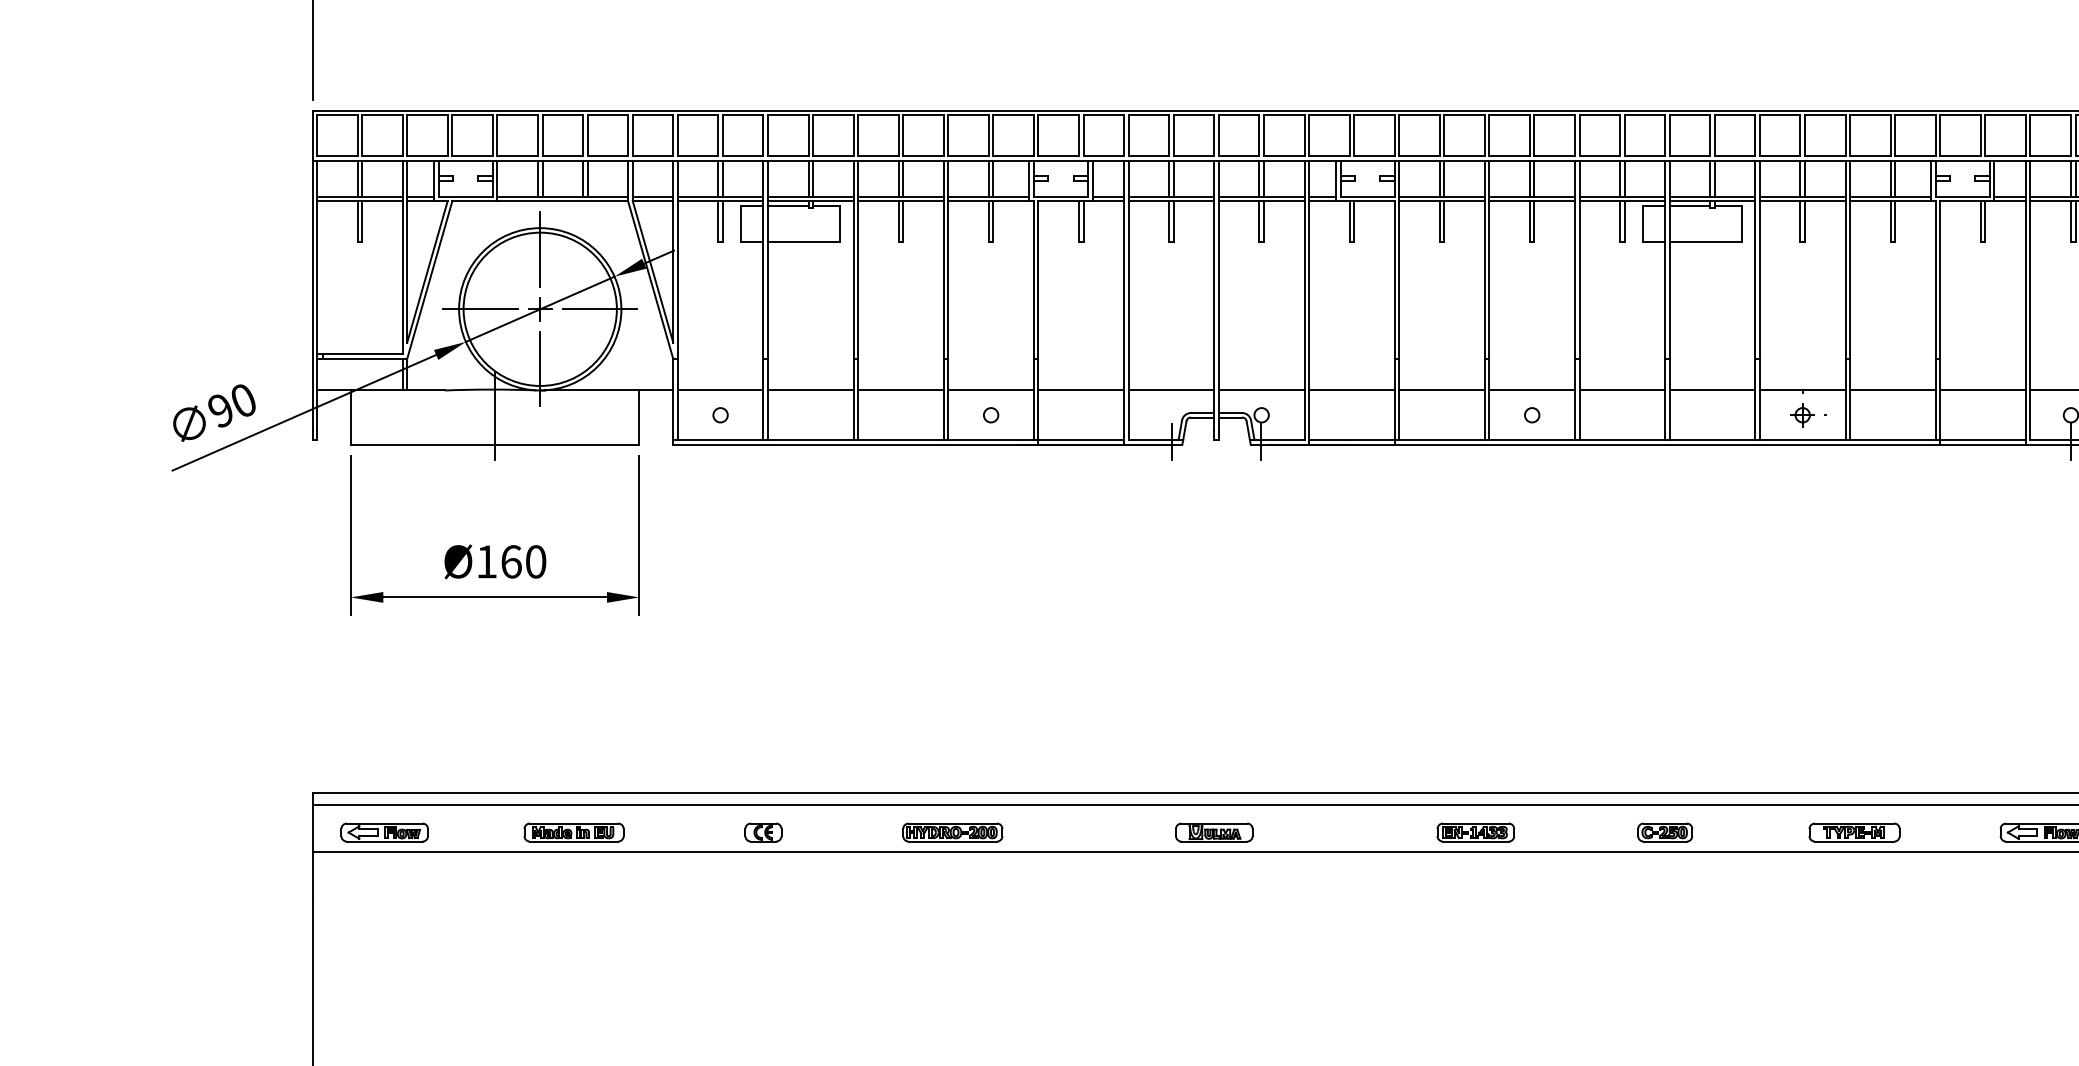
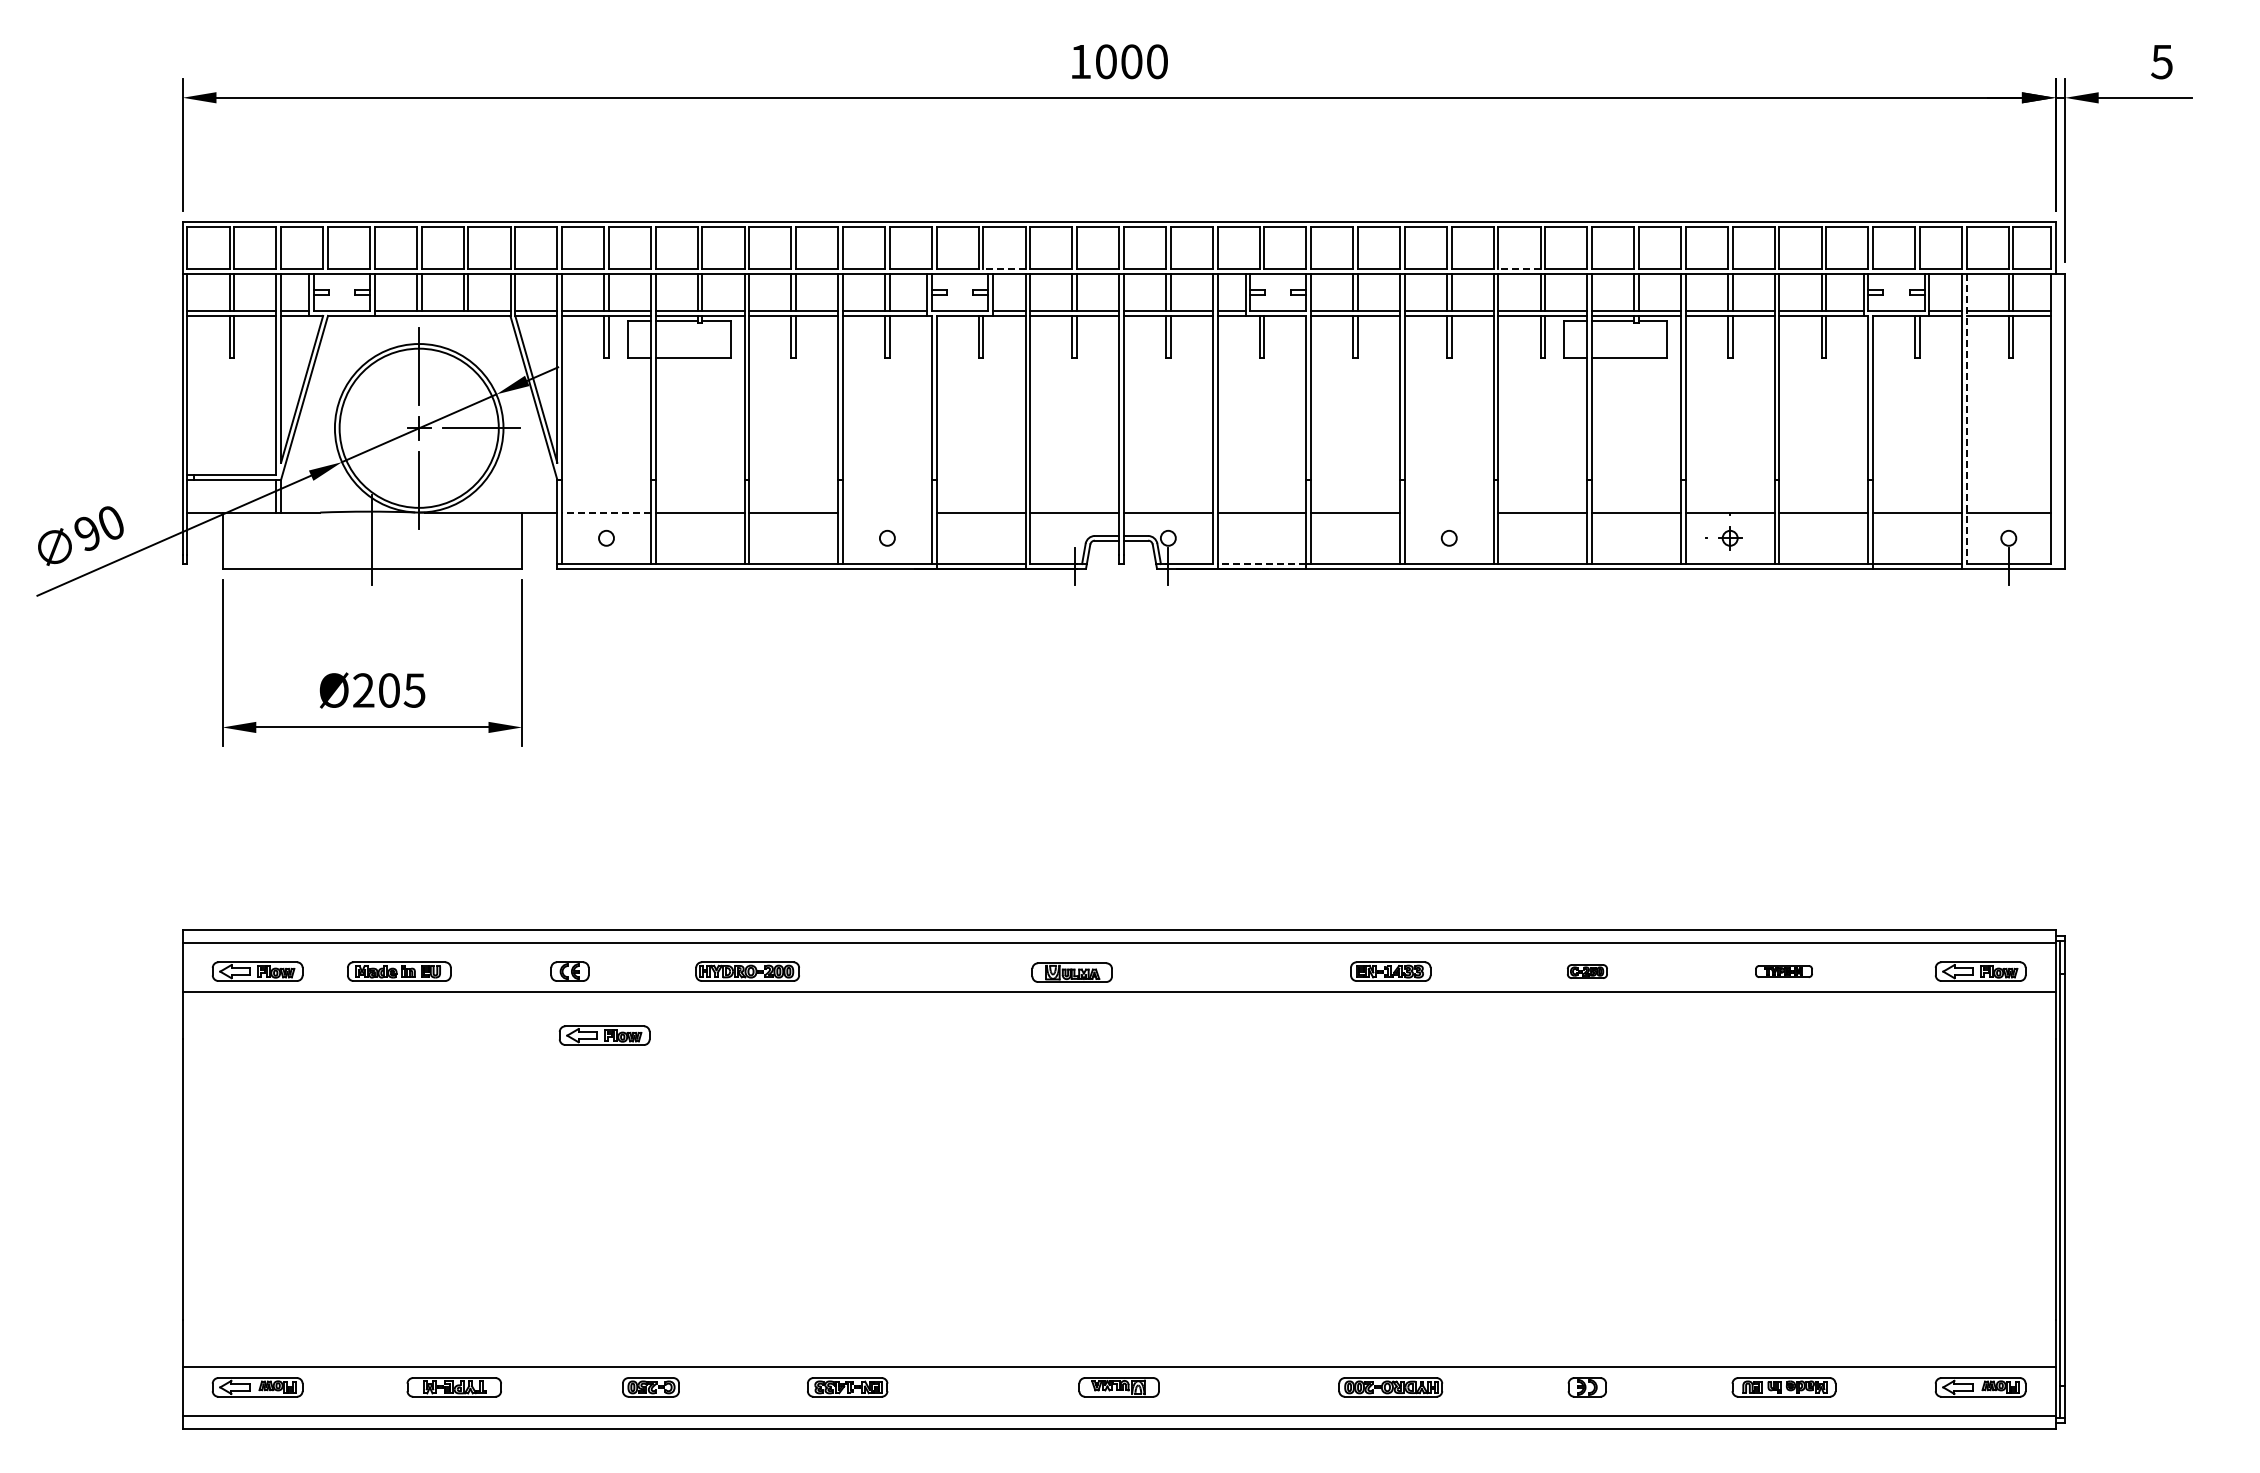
line: (1102, 156) -> (1003, 269), solid -> dashed
line: (1599, 156) -> (1519, 269), solid -> dashed
line: (2030, 300) -> (1966, 419), solid -> dashed
line: (479, 309) -> (356, 428), removed
line: (720, 390) -> (606, 512), solid -> dashed
line: (990, 390) -> (886, 512), removed
line: (1531, 390) -> (1448, 512), removed
line: (1351, 440) -> (1261, 564), solid -> dashed
text: (511, 561) -> (389, 690), Ø160 -> Ø205
part: (574, 832) -> (399, 971), moved
part: (762, 832) -> (569, 971), moved
part: (952, 832) -> (747, 971), moved
part: (1213, 832) -> (1071, 972), moved
part: (1665, 832) -> (1587, 971), size x0.7
part: (1854, 832) -> (1783, 971), size x0.6
part: (718, 894) -> (604, 1035), added

